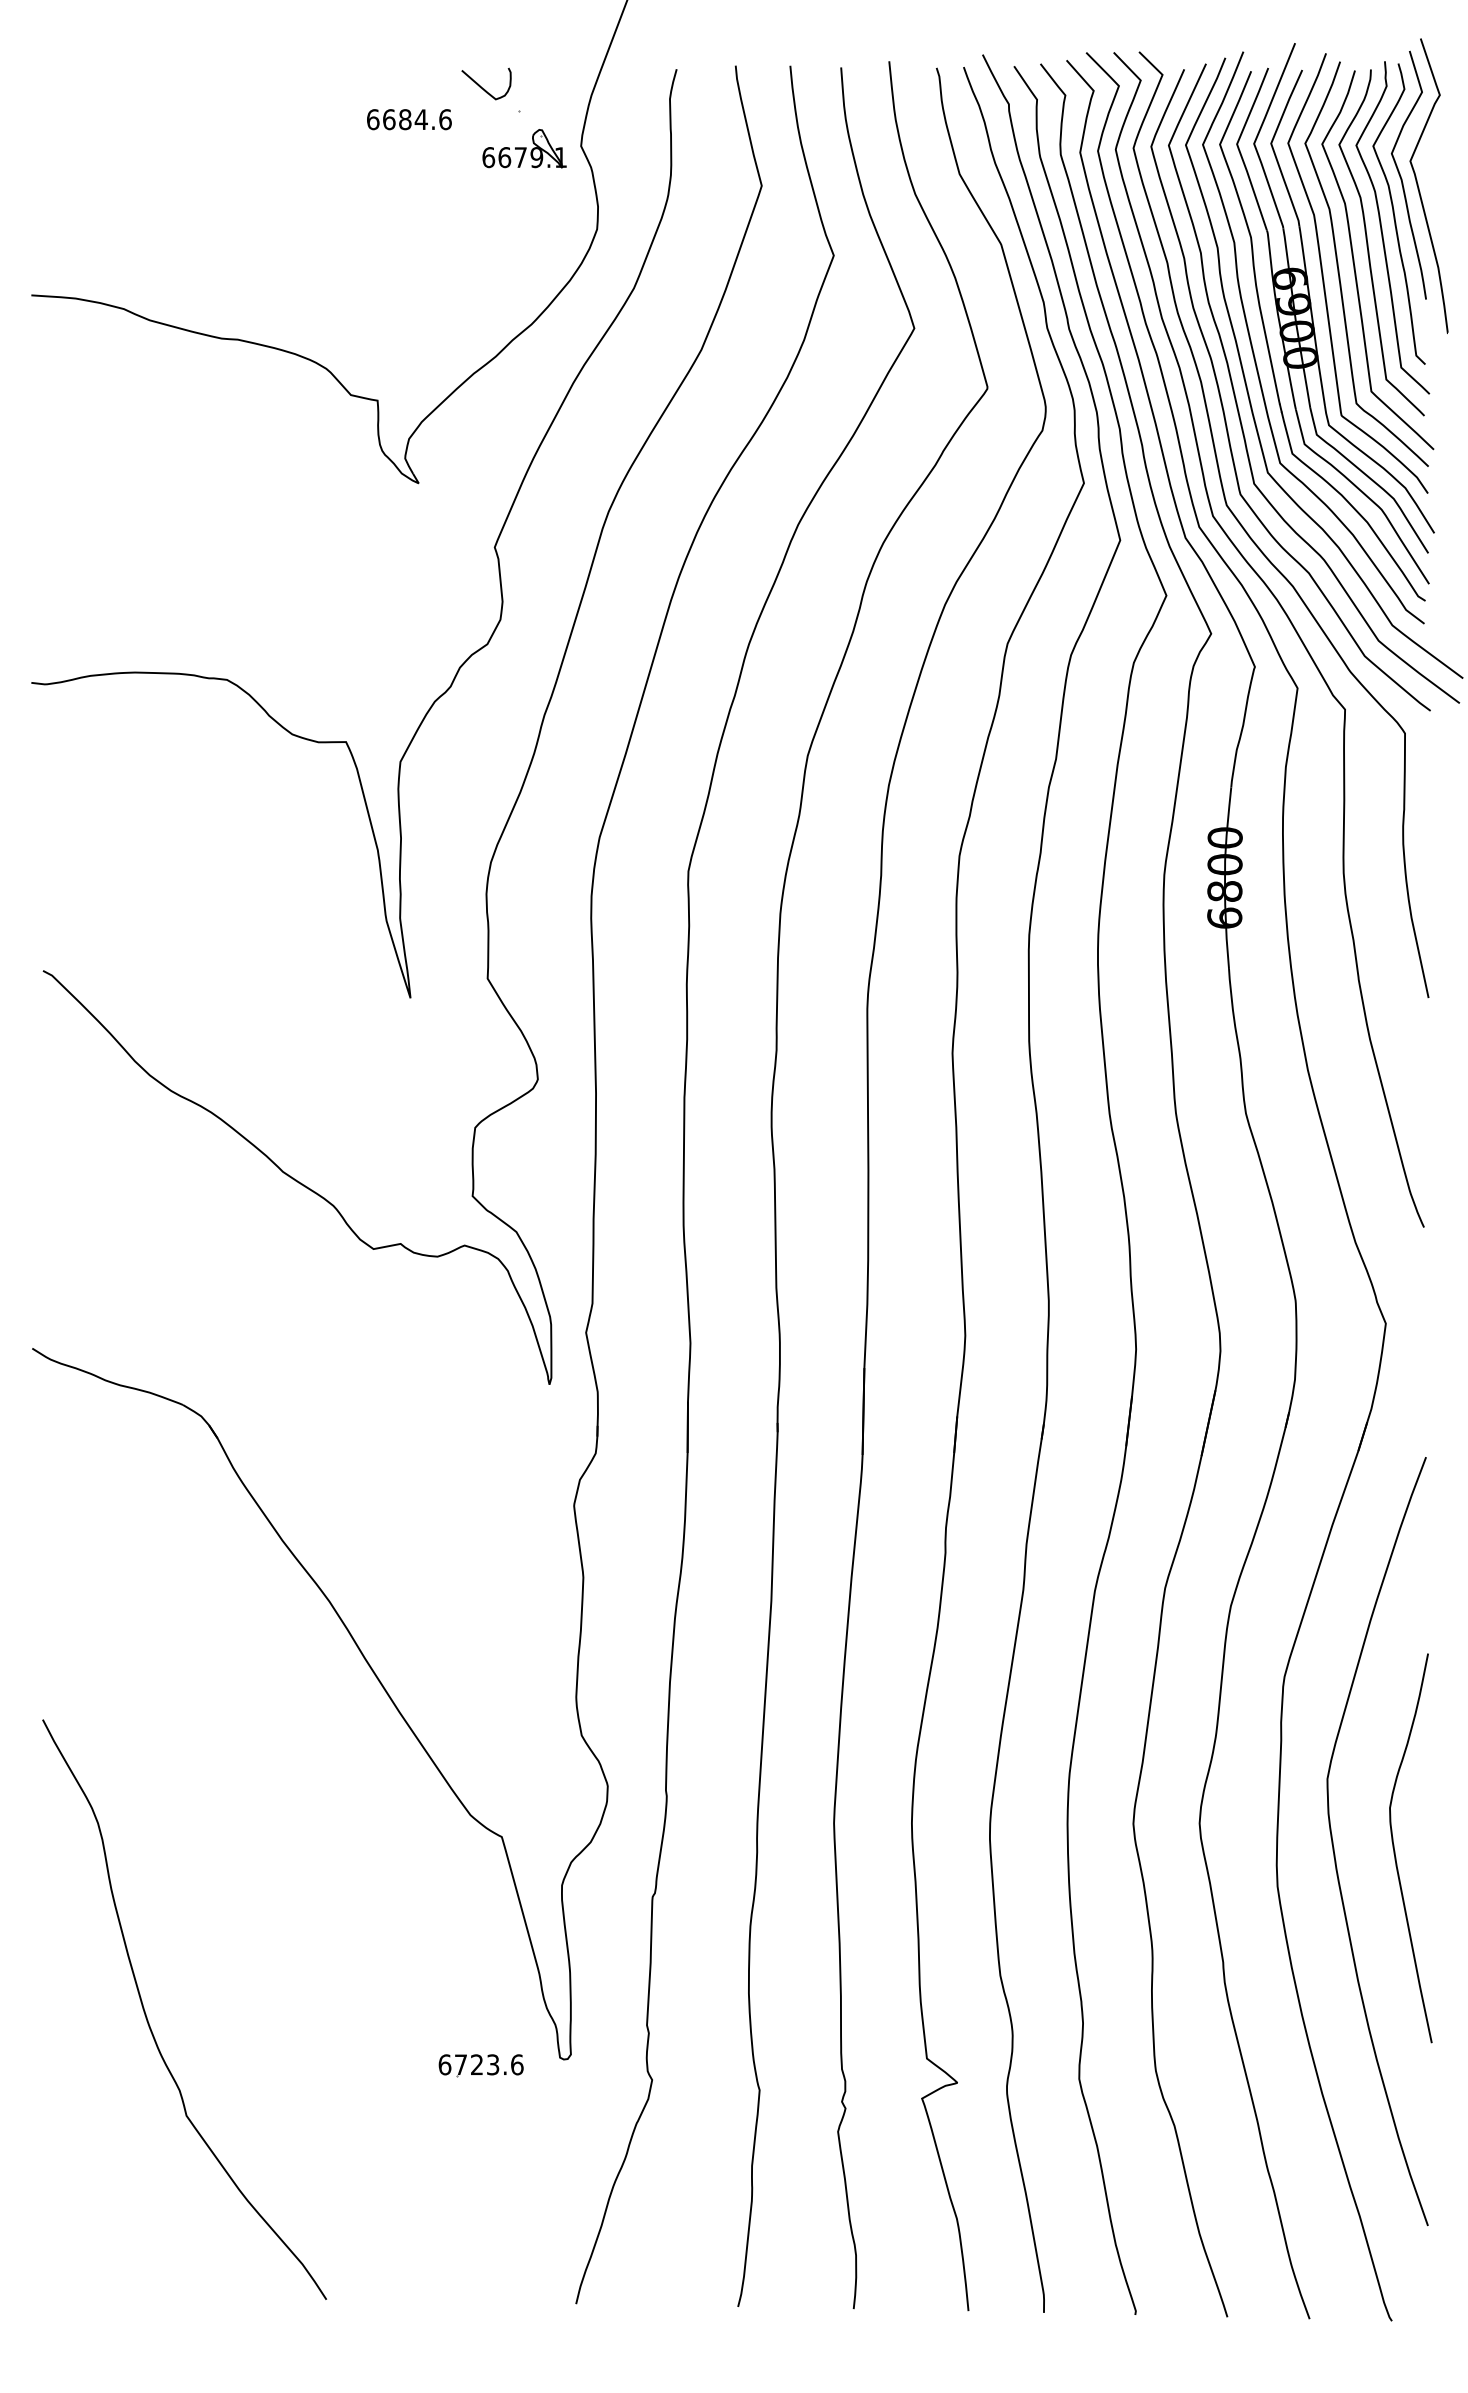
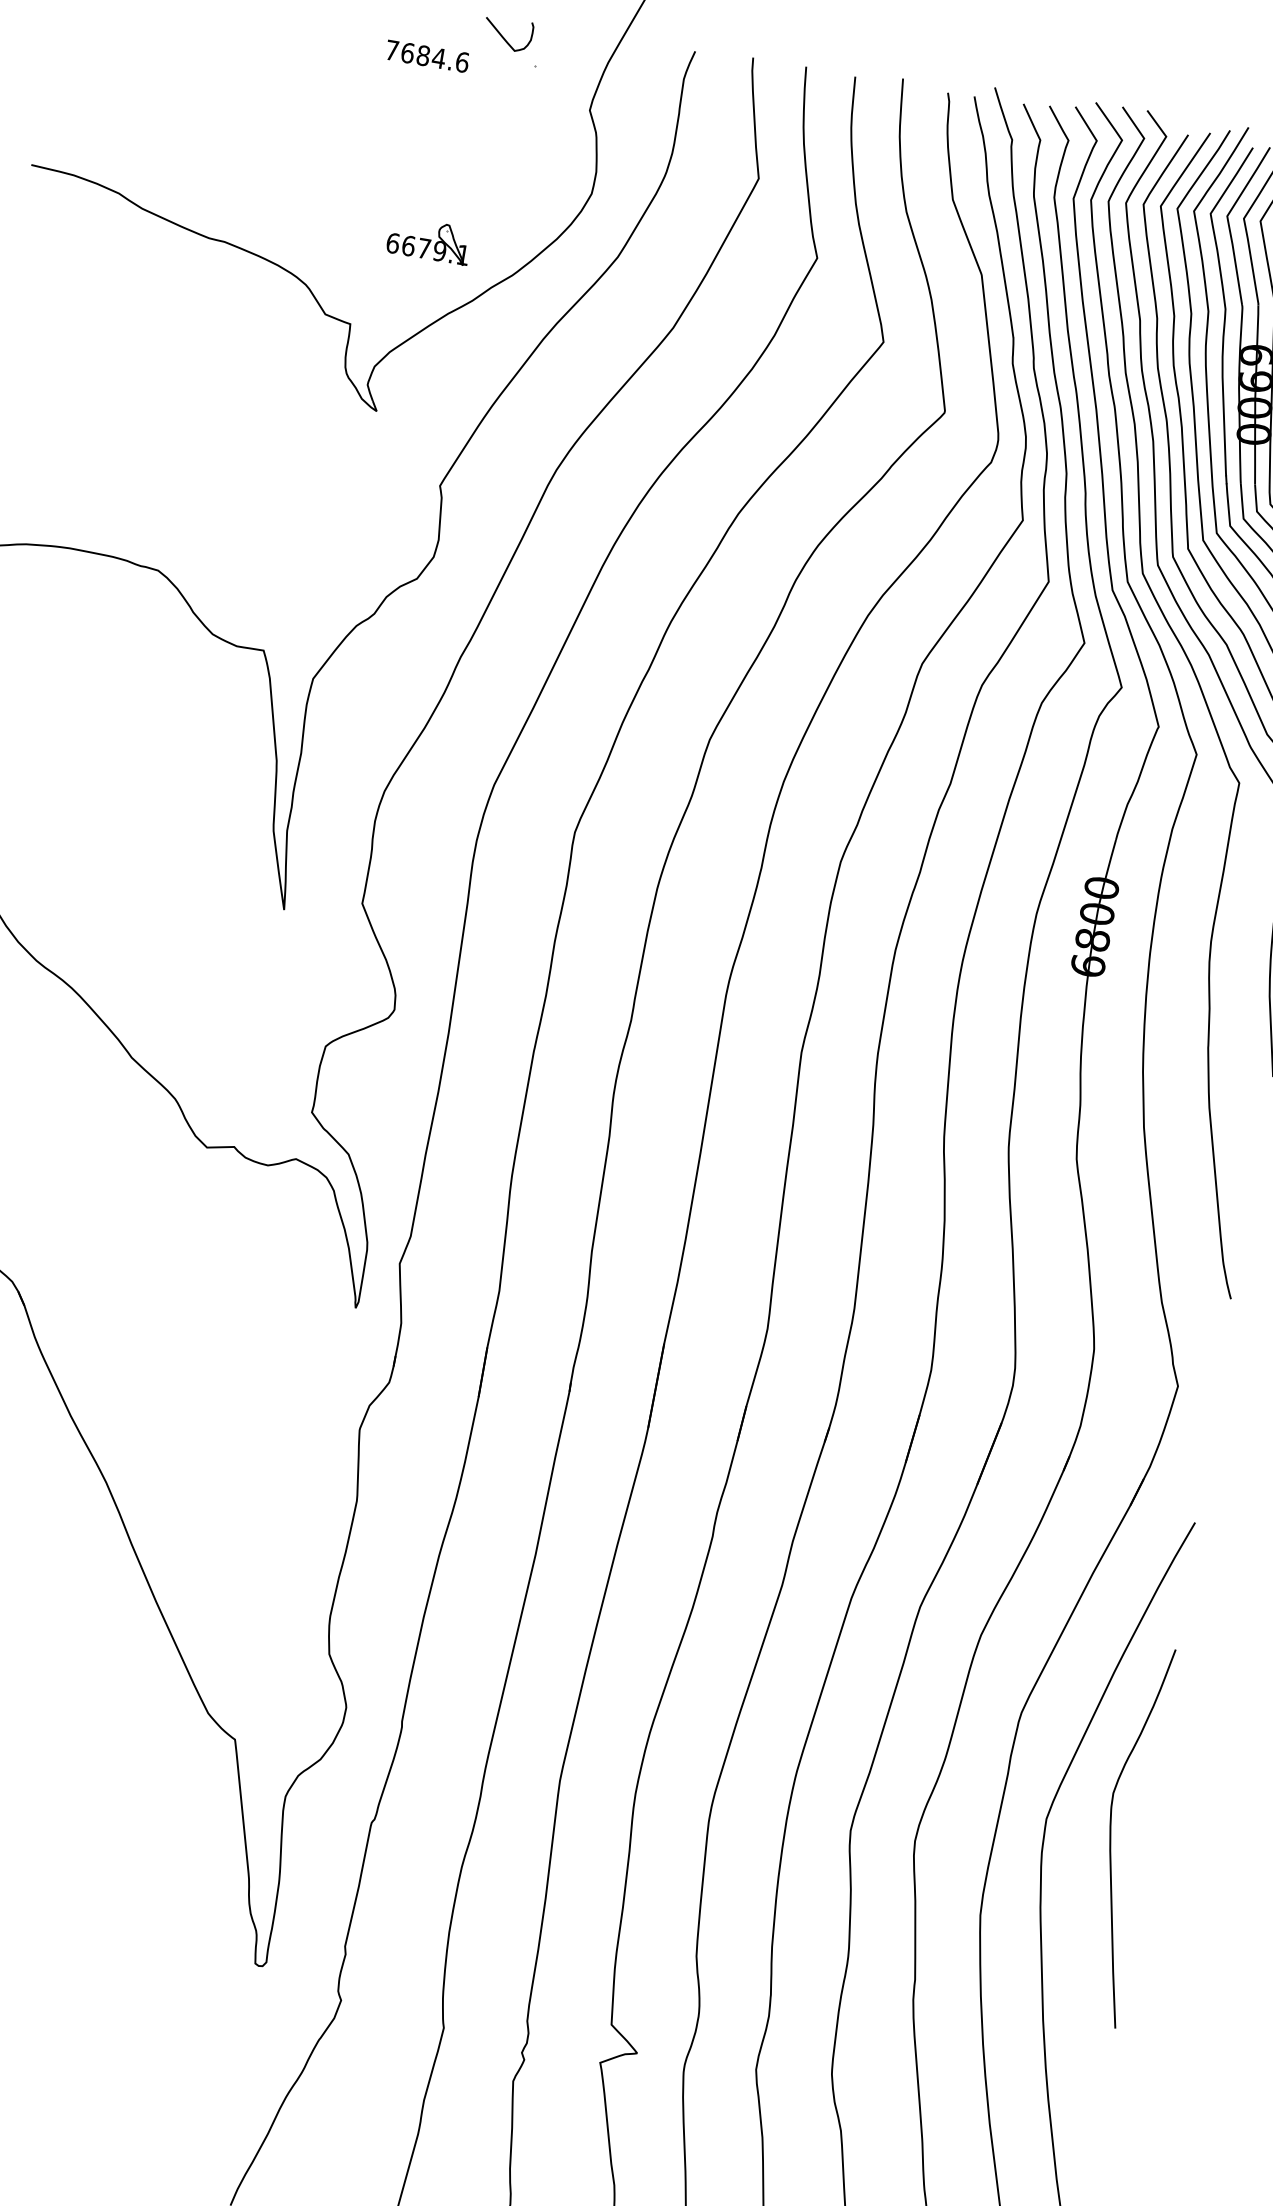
text: (373, 119) -> (392, 50), 6684.6 -> 7684.6
part: (524, 148) -> (429, 240), moved
curve: (1395, 1850) -> (1111, 1835), moved
part: (480, 2065) -> (176, 1958), removed

